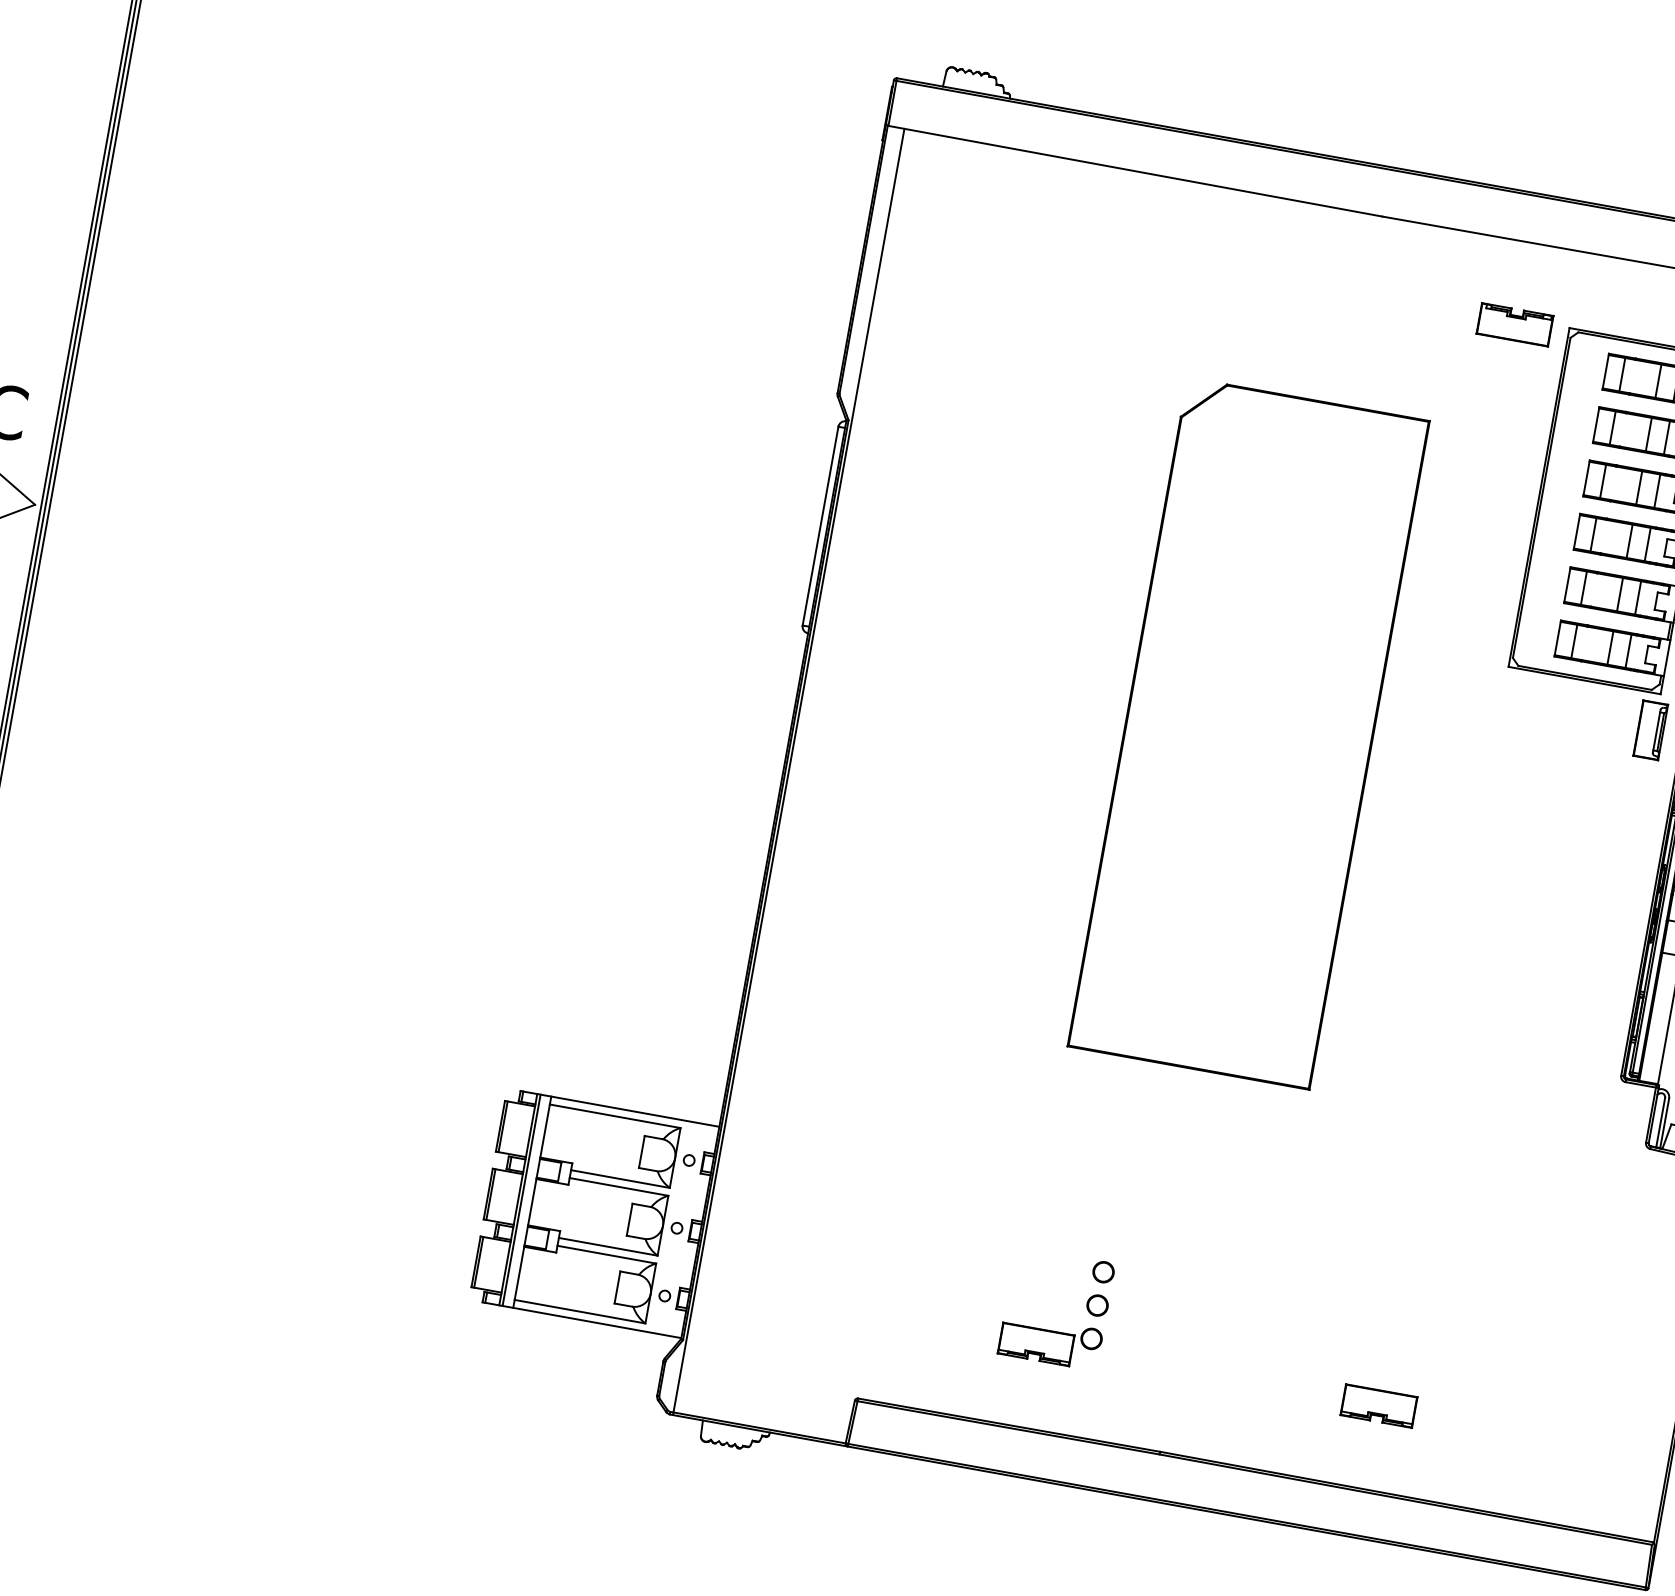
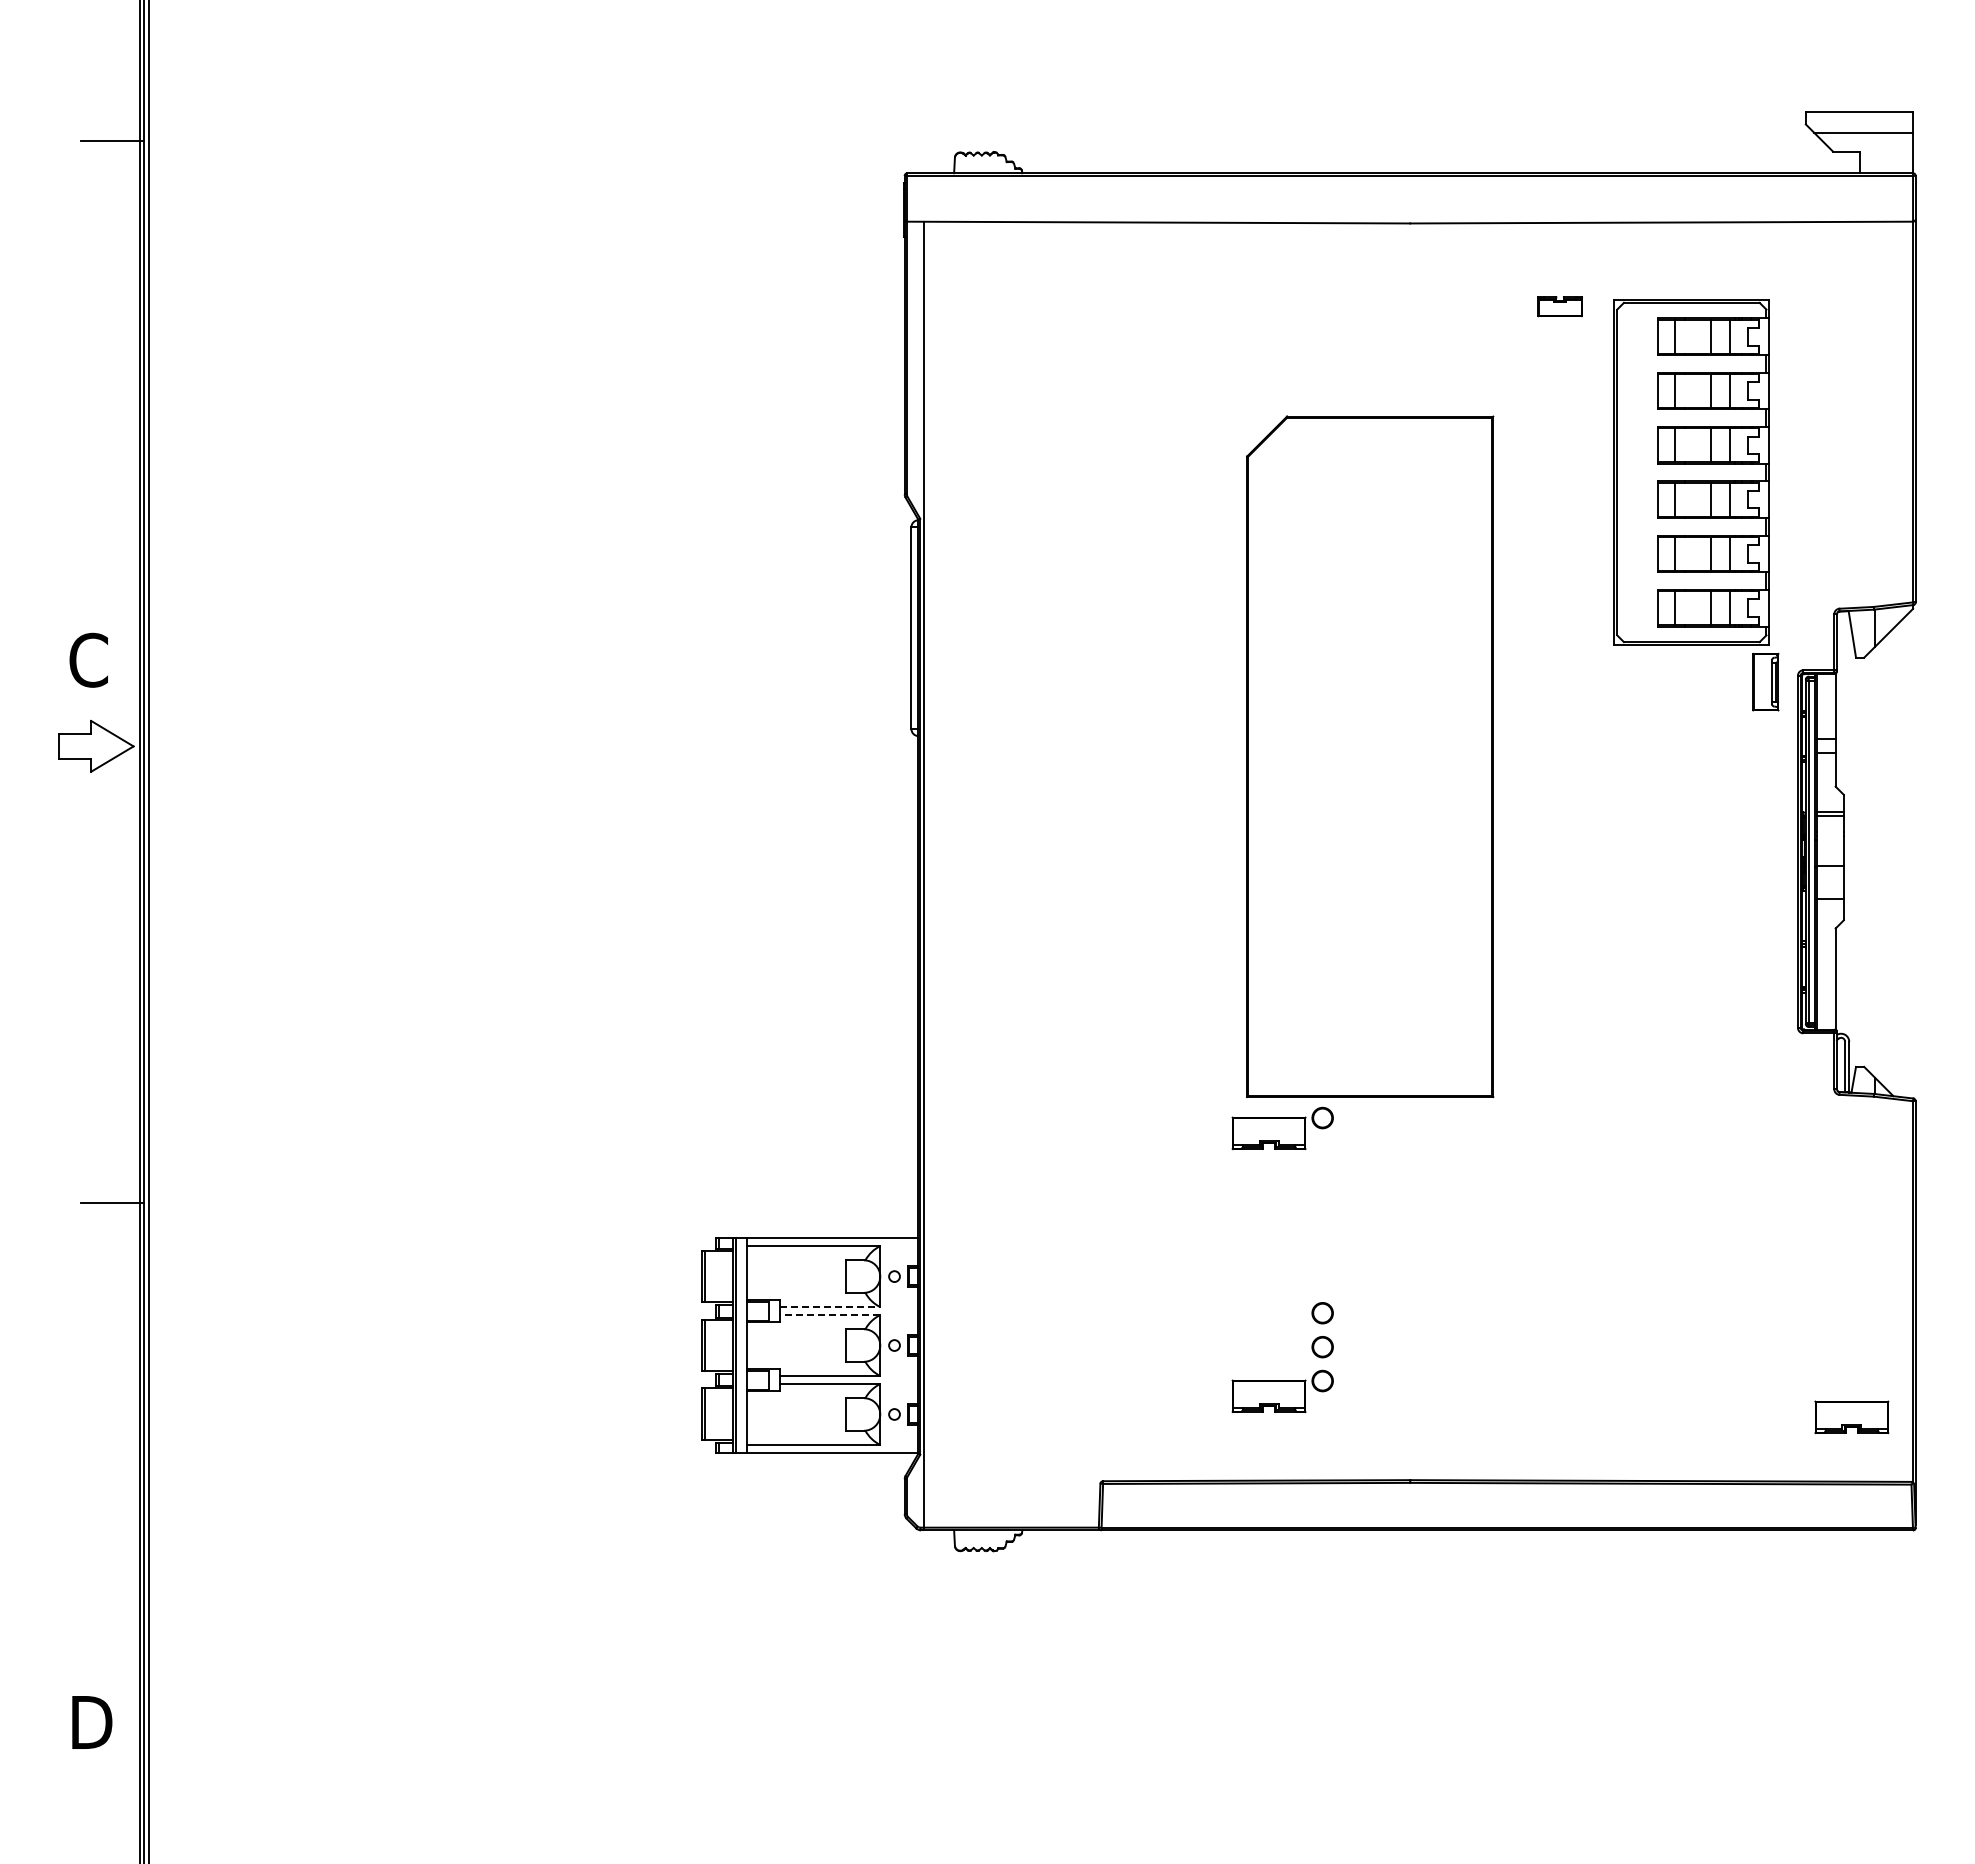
part: (1514, 324) -> (1559, 306), size x0.6
part: (1096, 1083) -> (1282, 1128), added
line: (620, 1179) -> (830, 1307), solid -> dashed
line: (618, 1187) -> (829, 1315), solid -> dashed
part: (1378, 1406) -> (1851, 1417), moved

